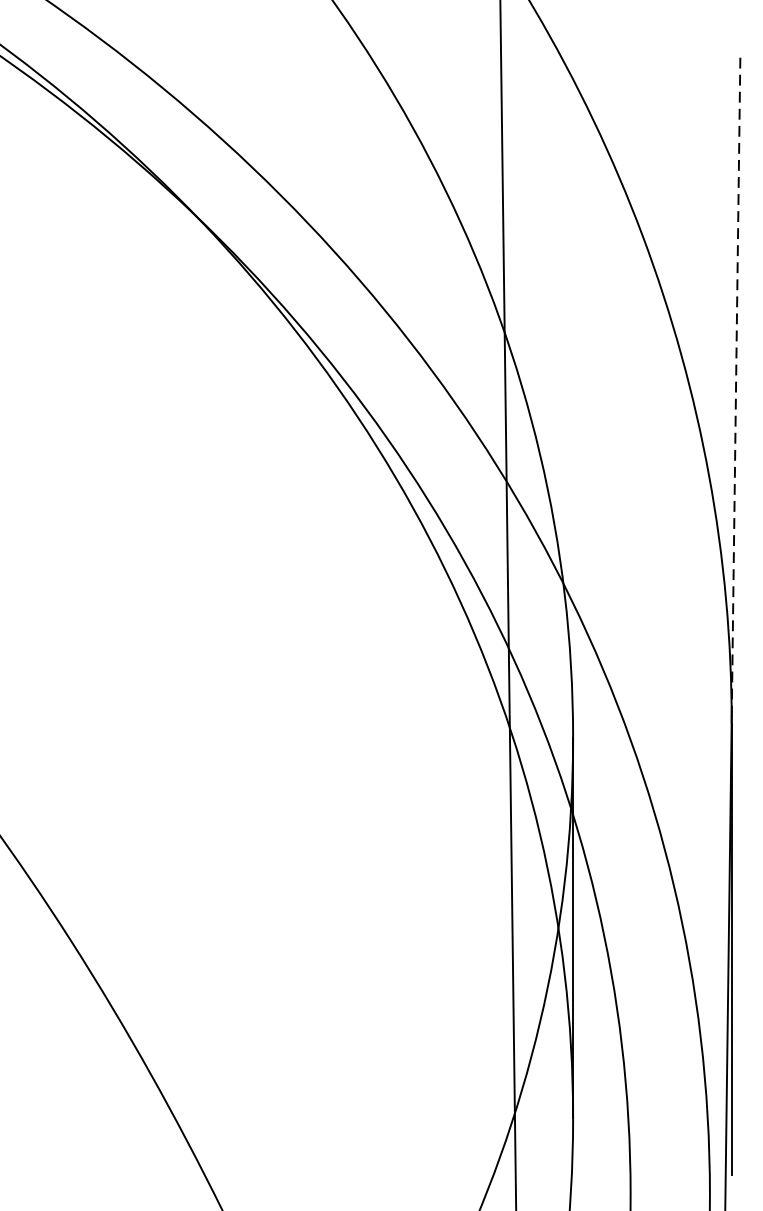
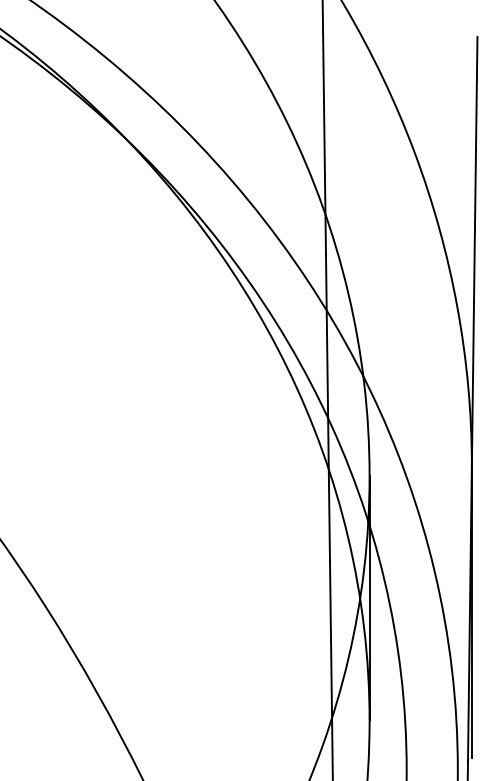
line: (735, 386) -> (474, 249), dashed -> solid

